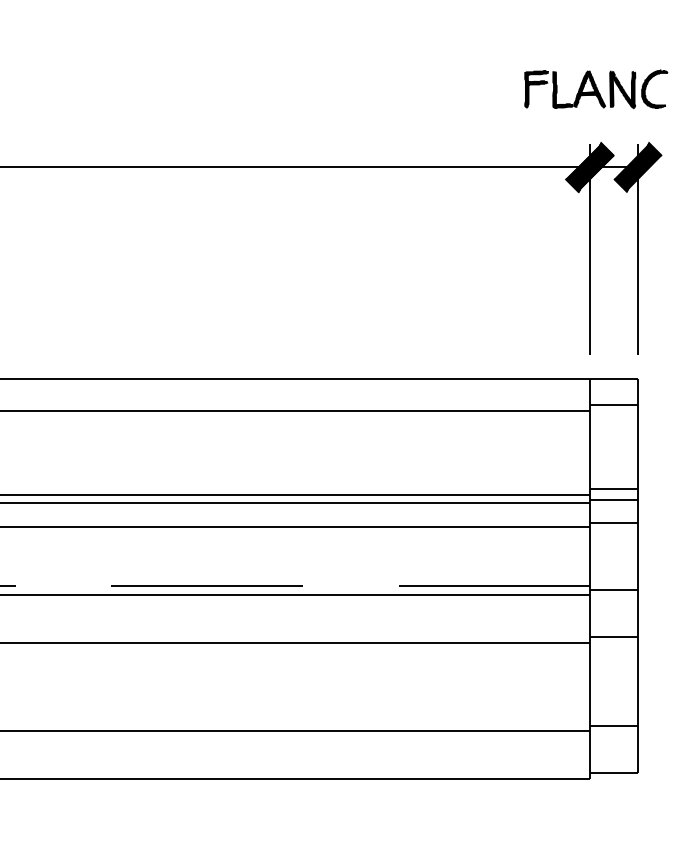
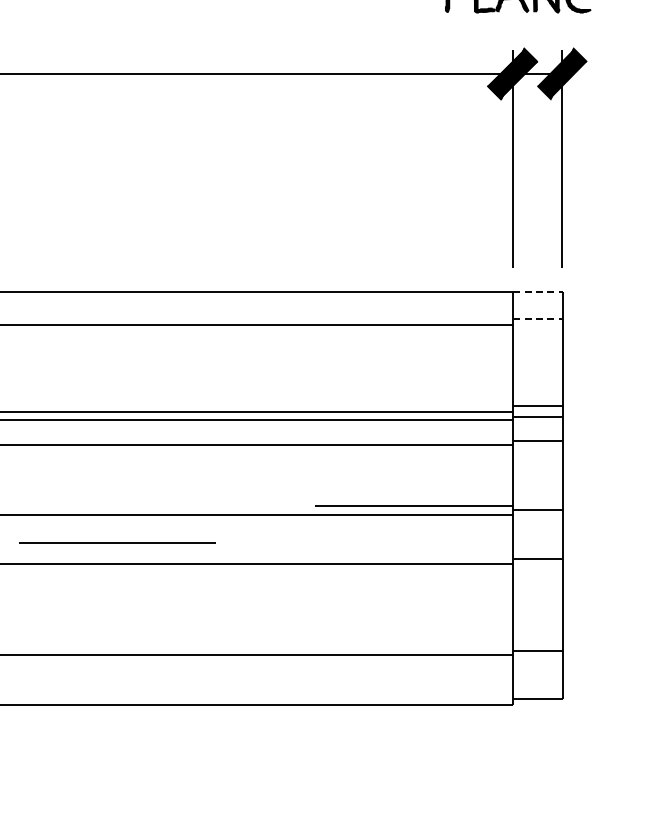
line: (614, 378) -> (538, 291), solid -> dashed
line: (614, 405) -> (538, 319), solid -> dashed
line: (206, 585) -> (116, 541), moved

